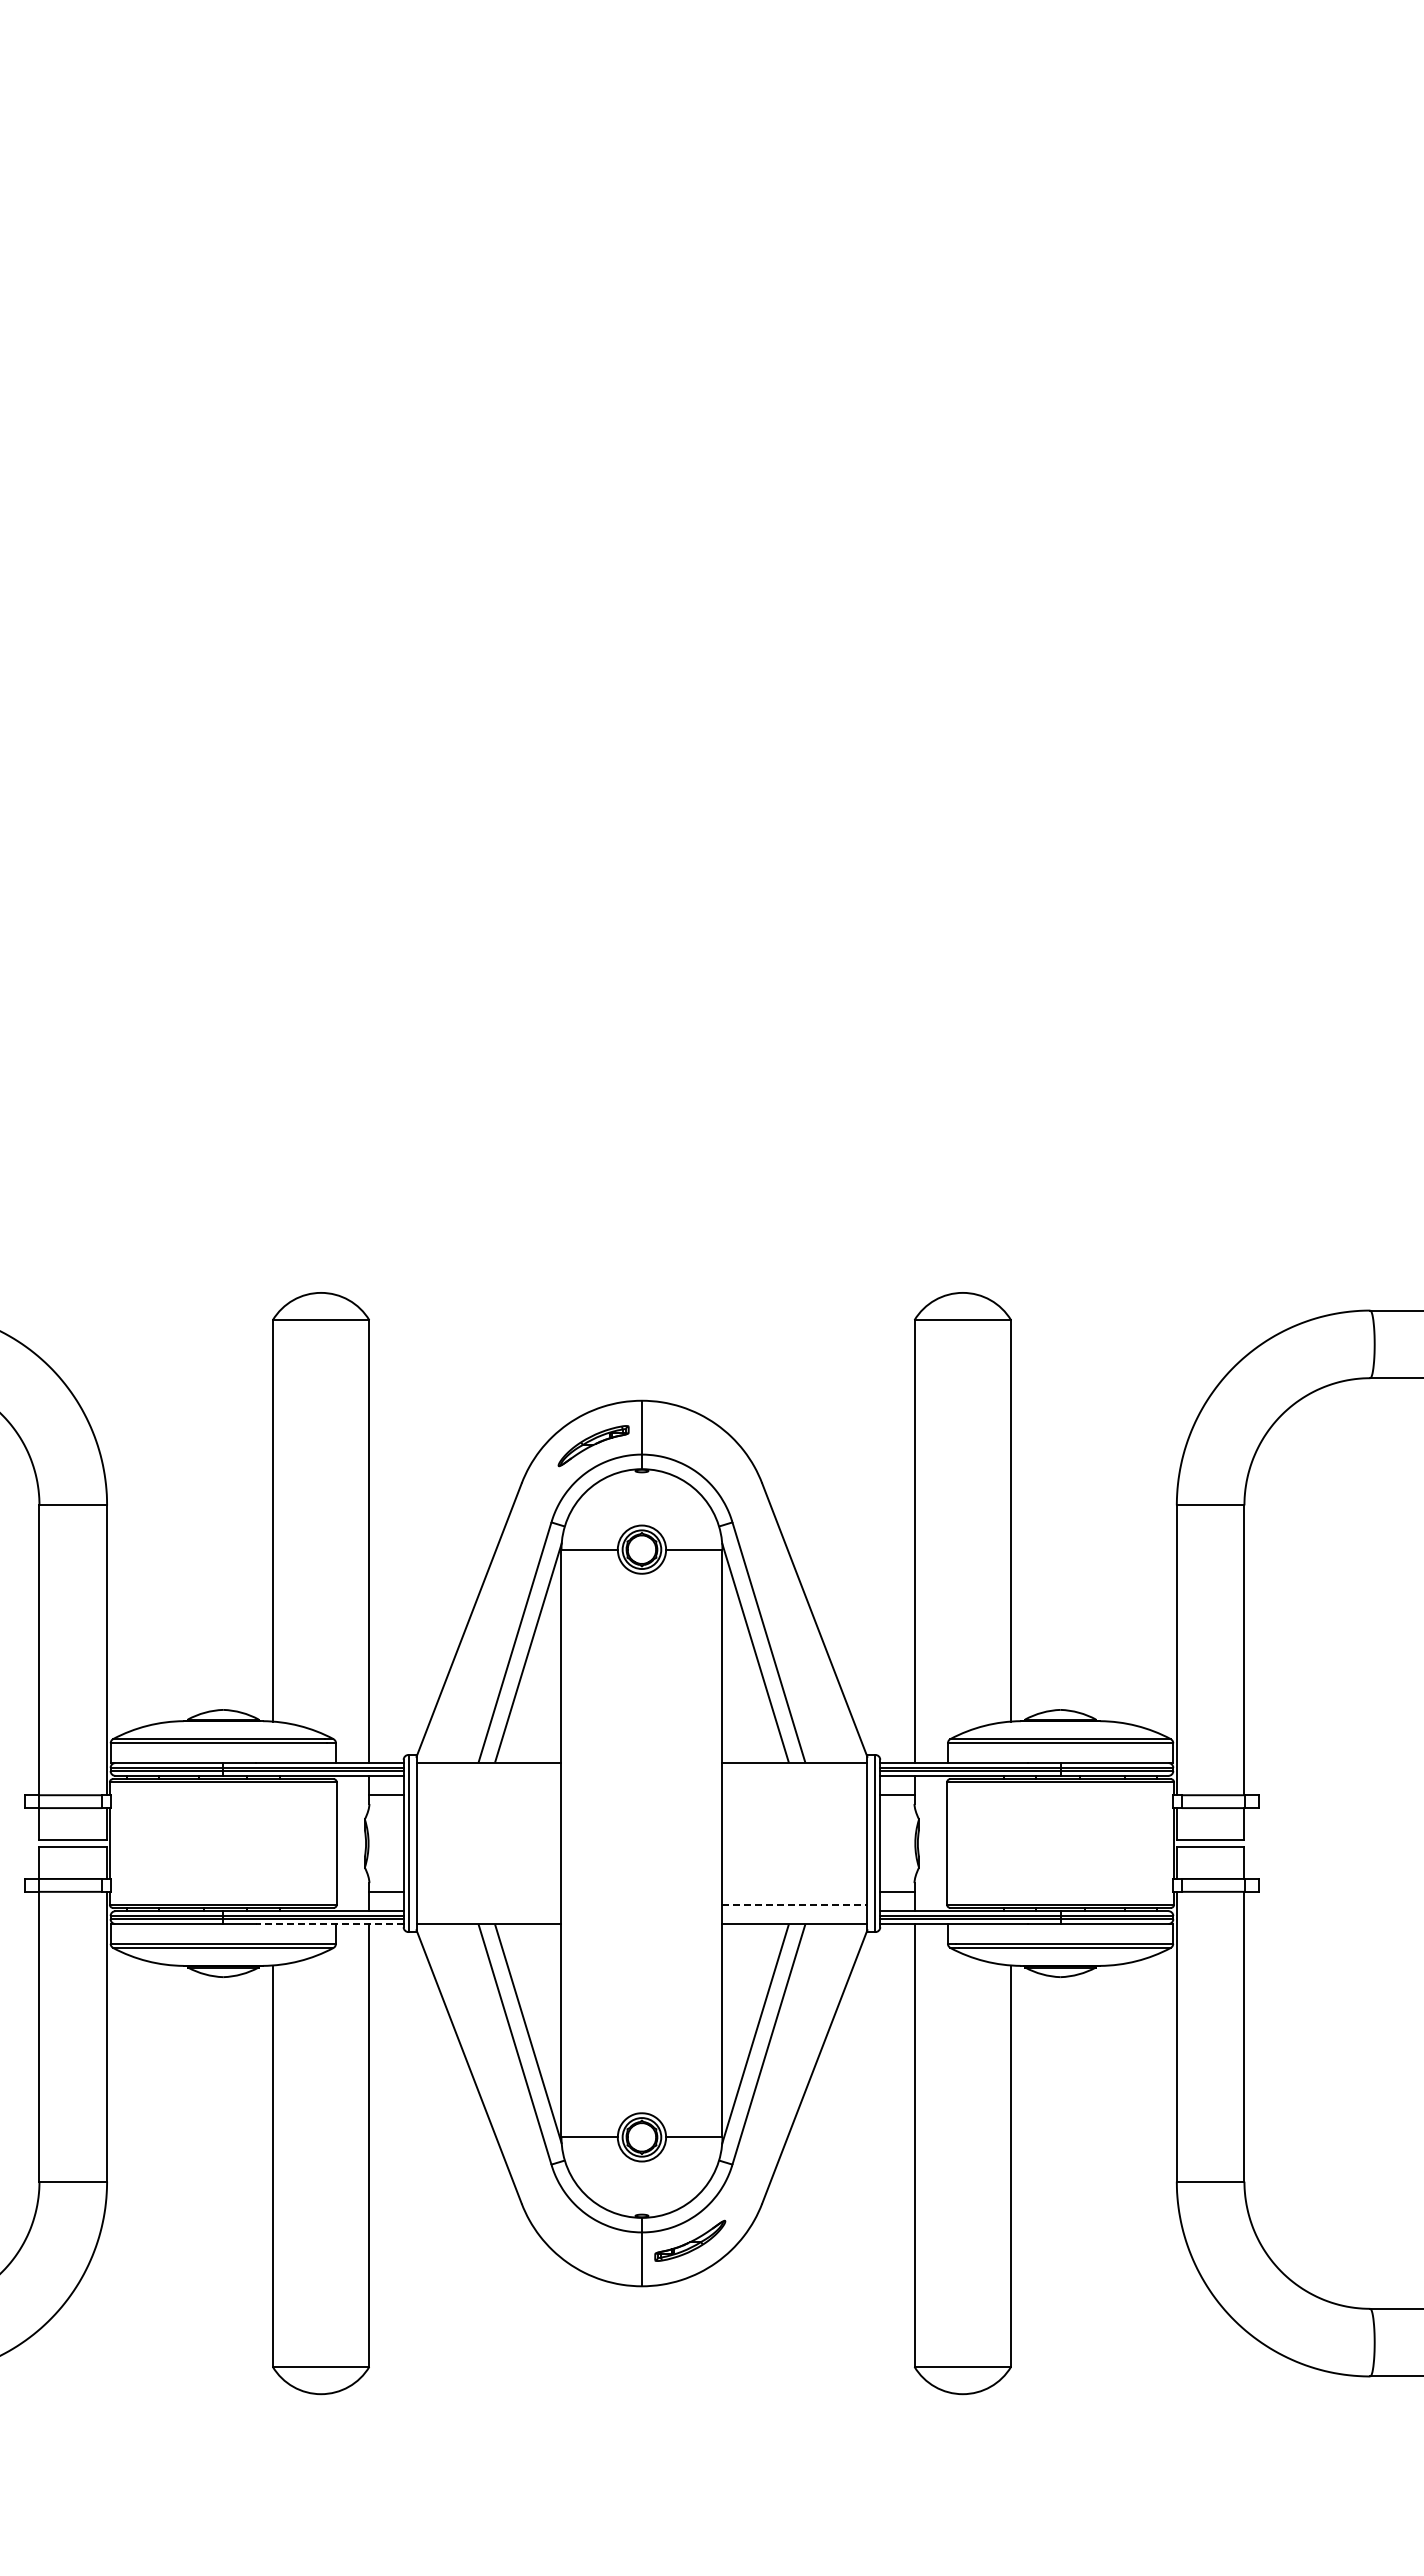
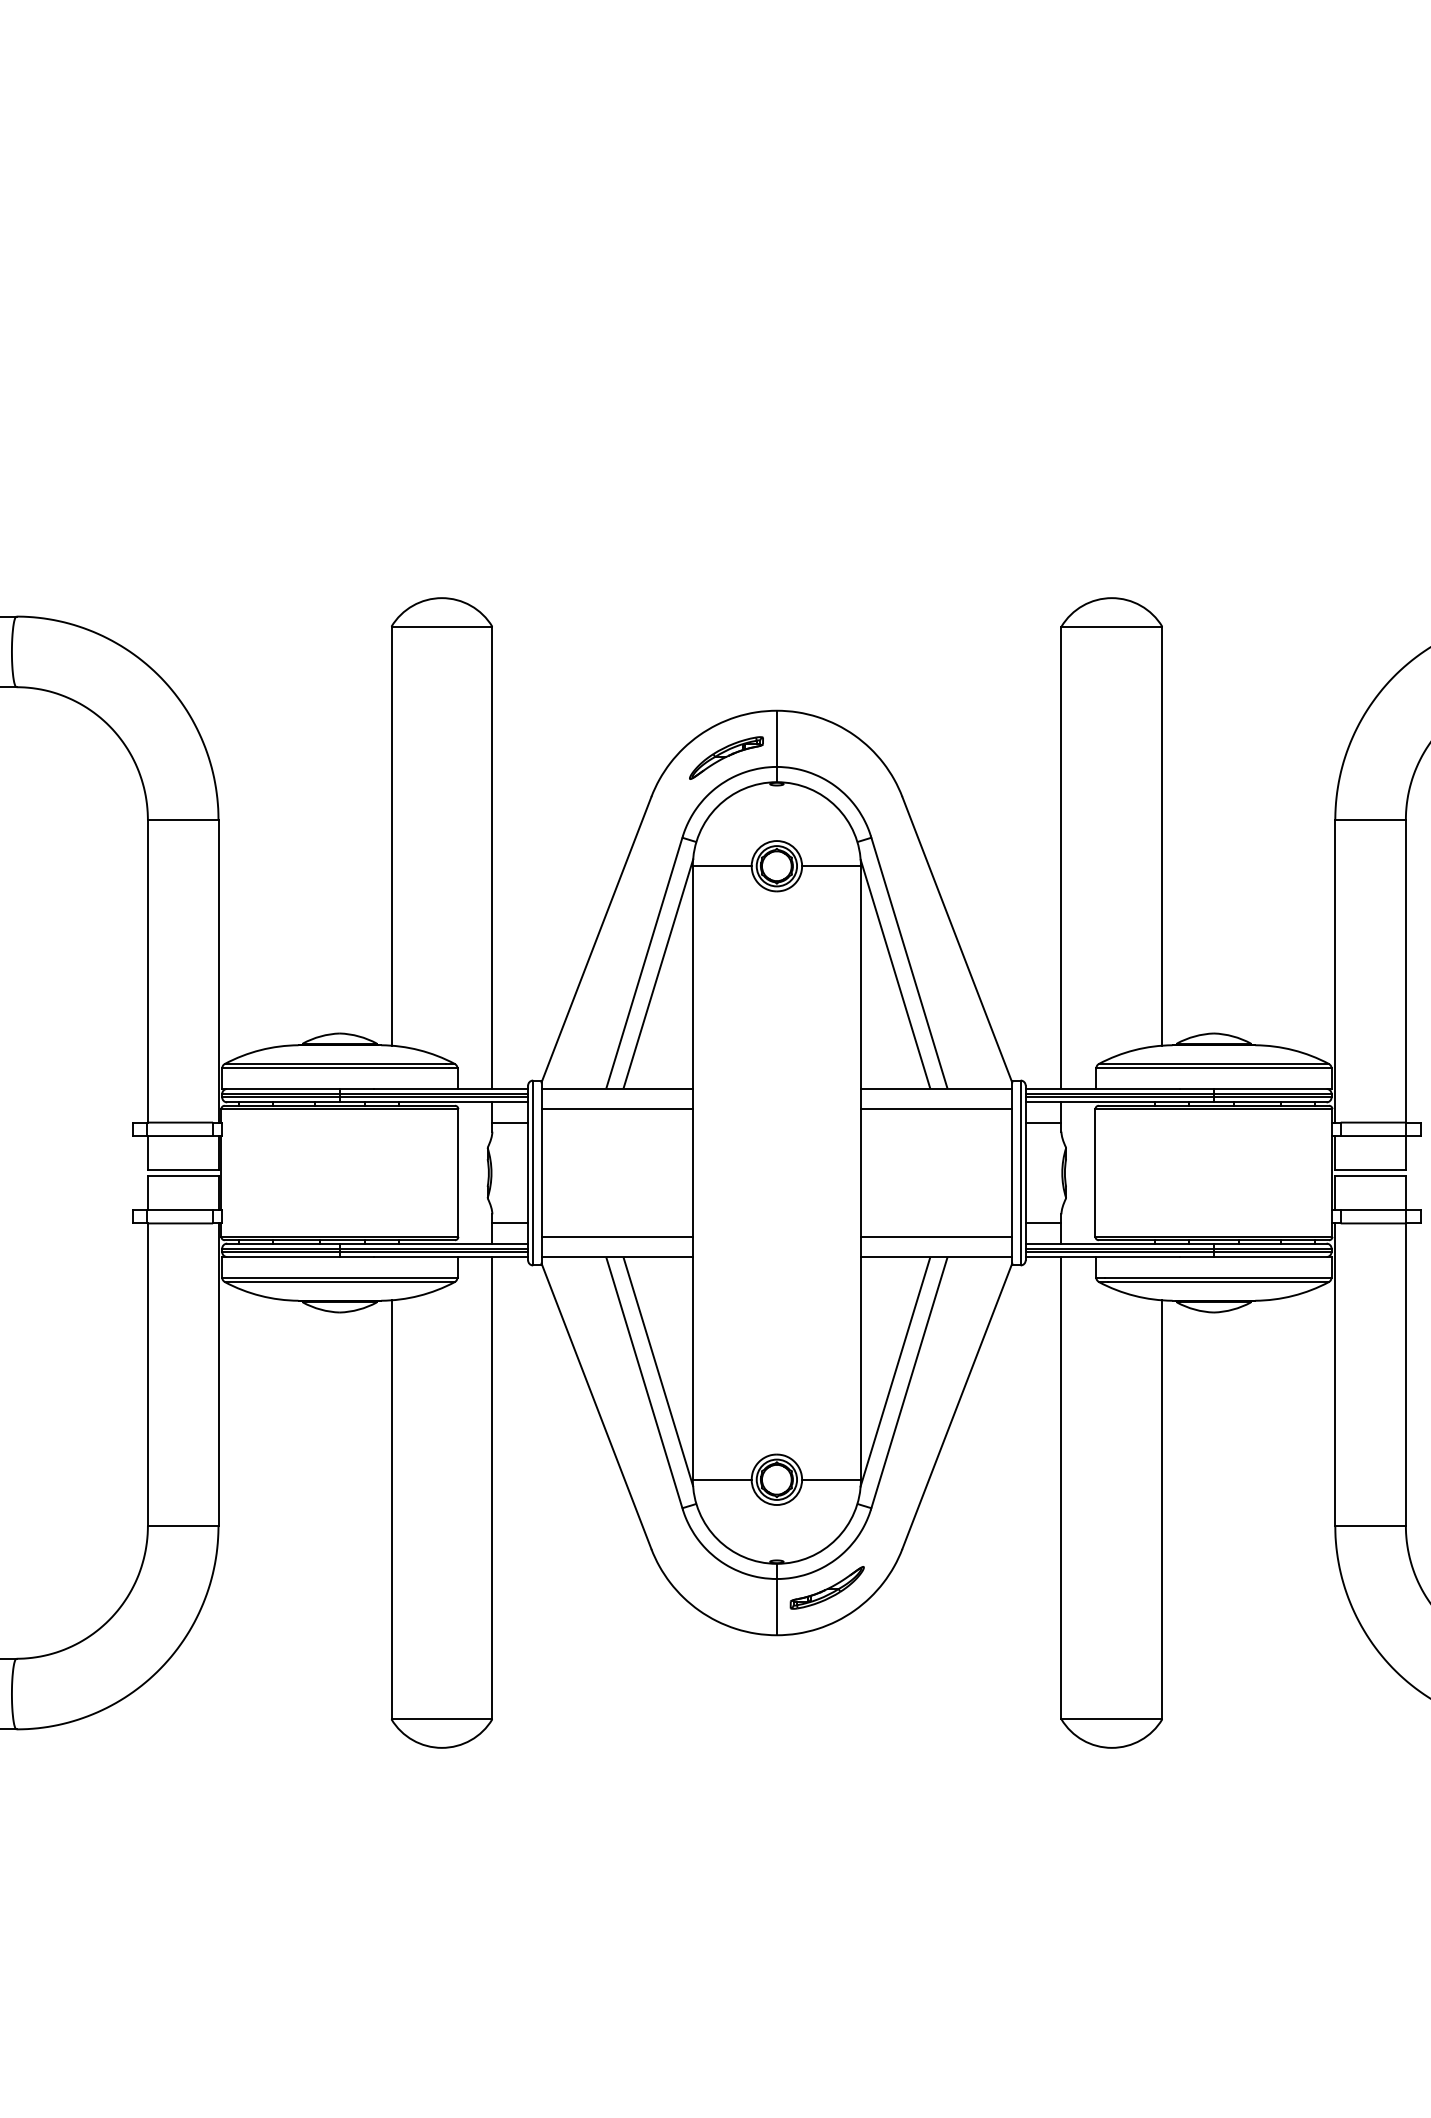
line: (488, 1782) -> (616, 1109), added
line: (794, 1782) -> (936, 1109), added
line: (488, 1904) -> (616, 1236), added
line: (795, 1904) -> (937, 1236), dashed -> solid
line: (329, 1924) -> (450, 1257), dashed -> solid

